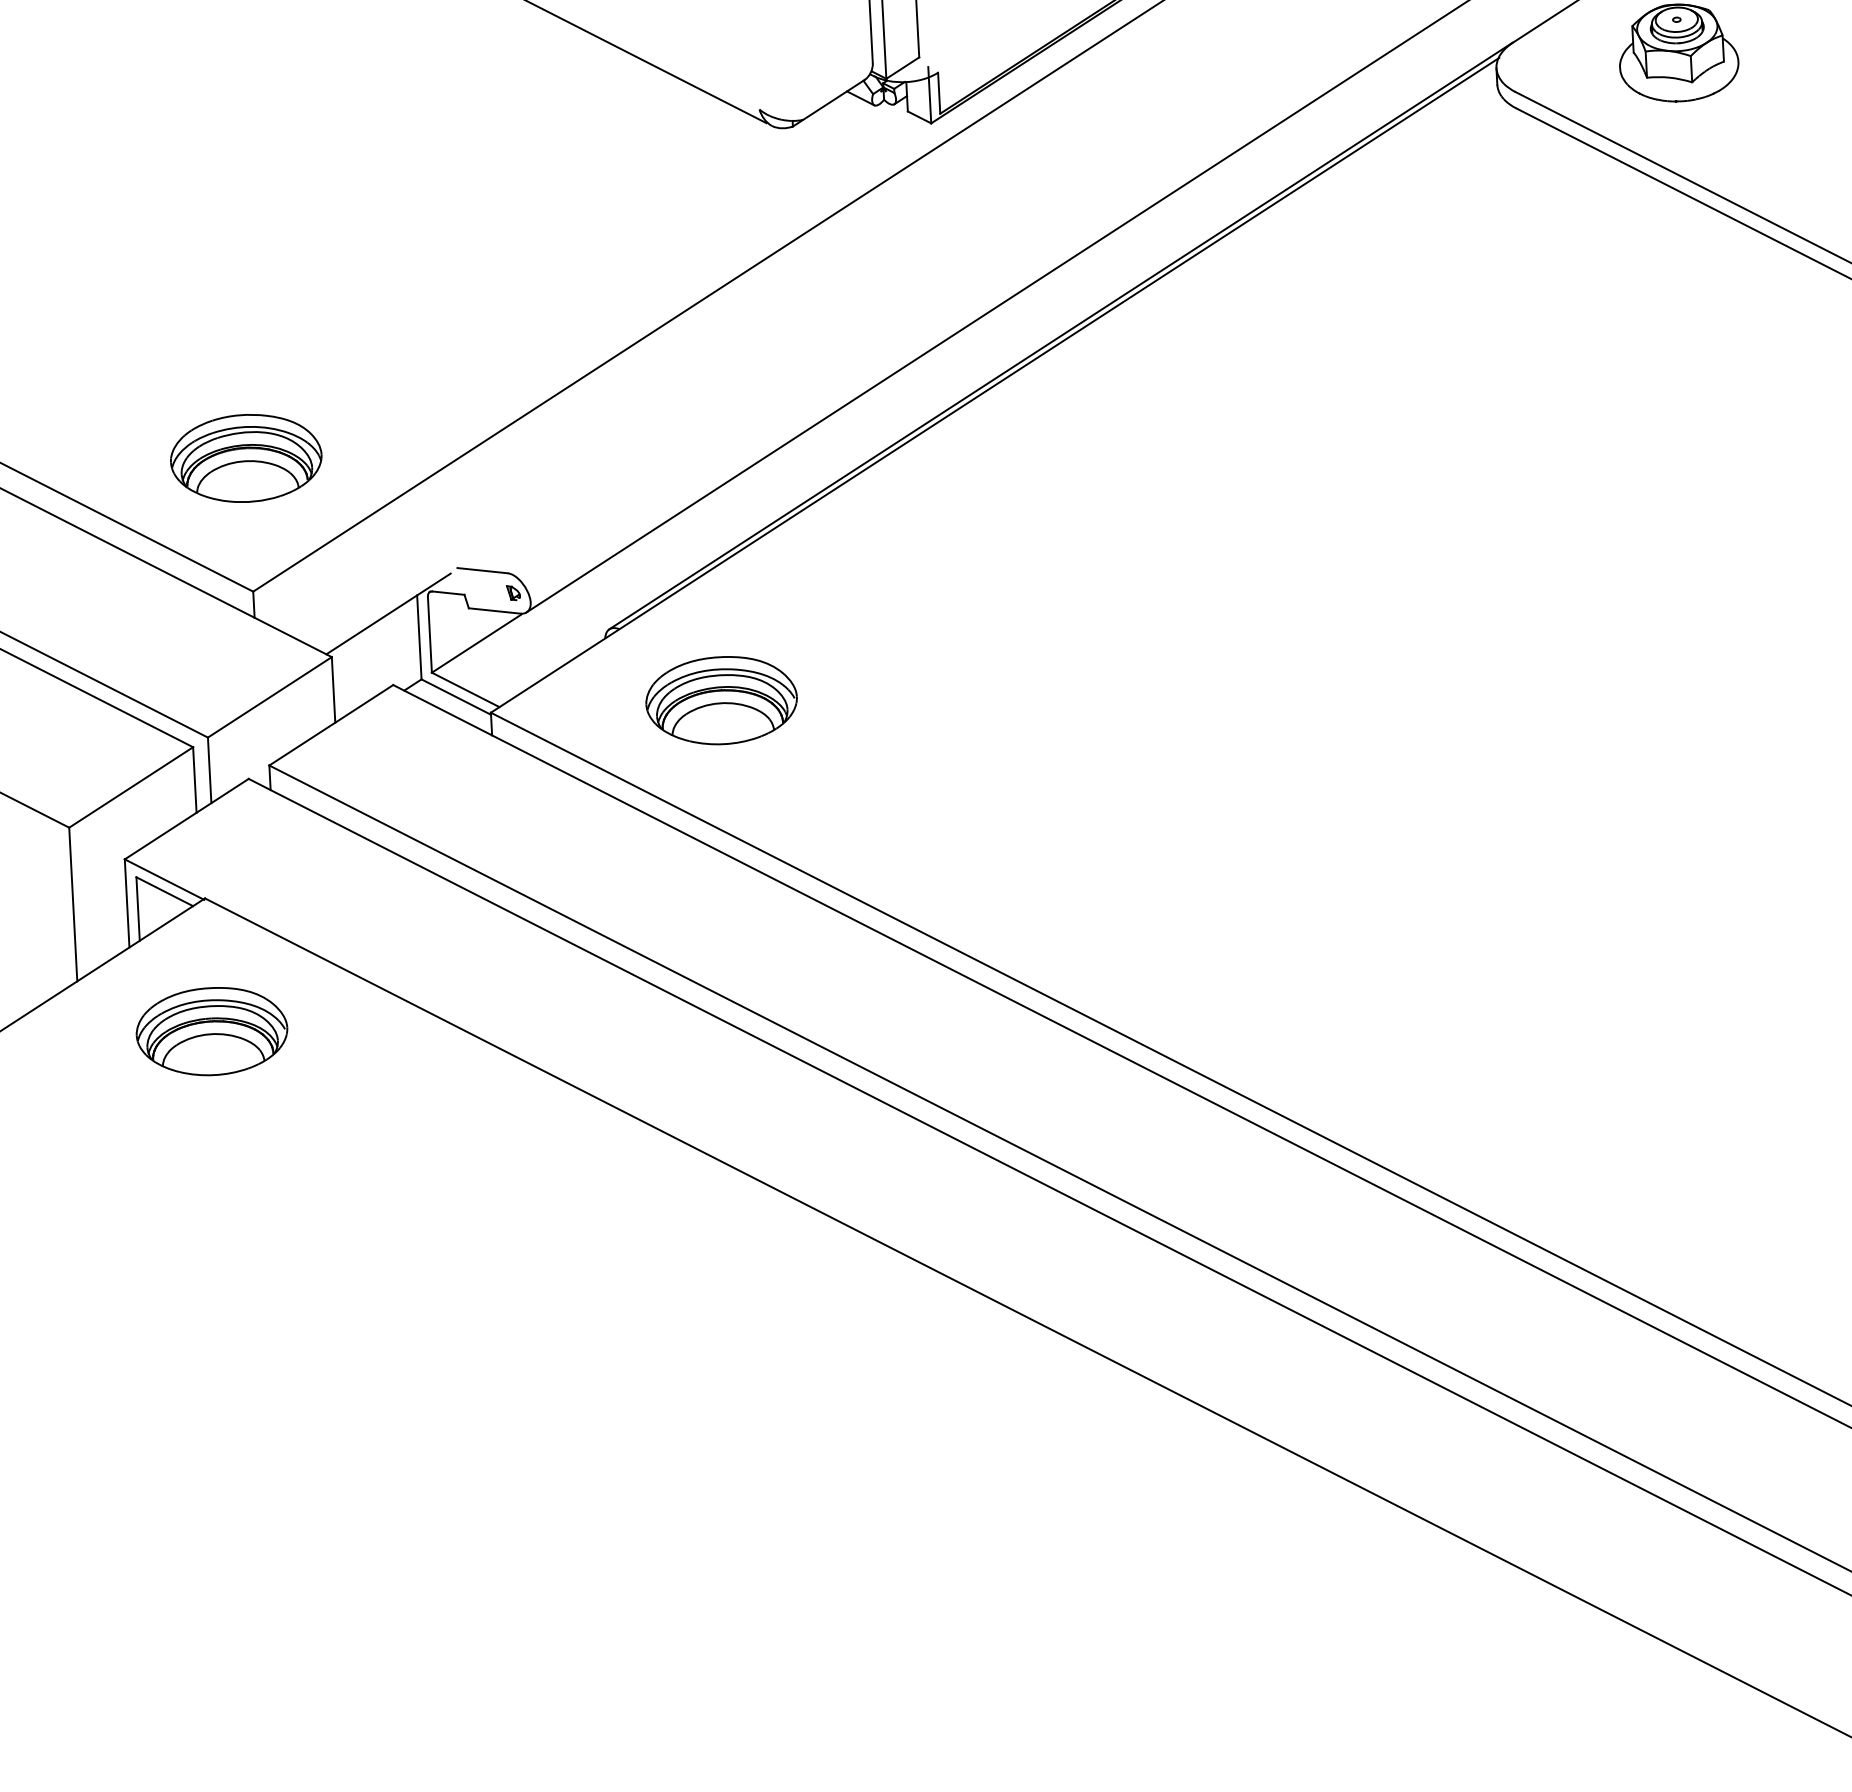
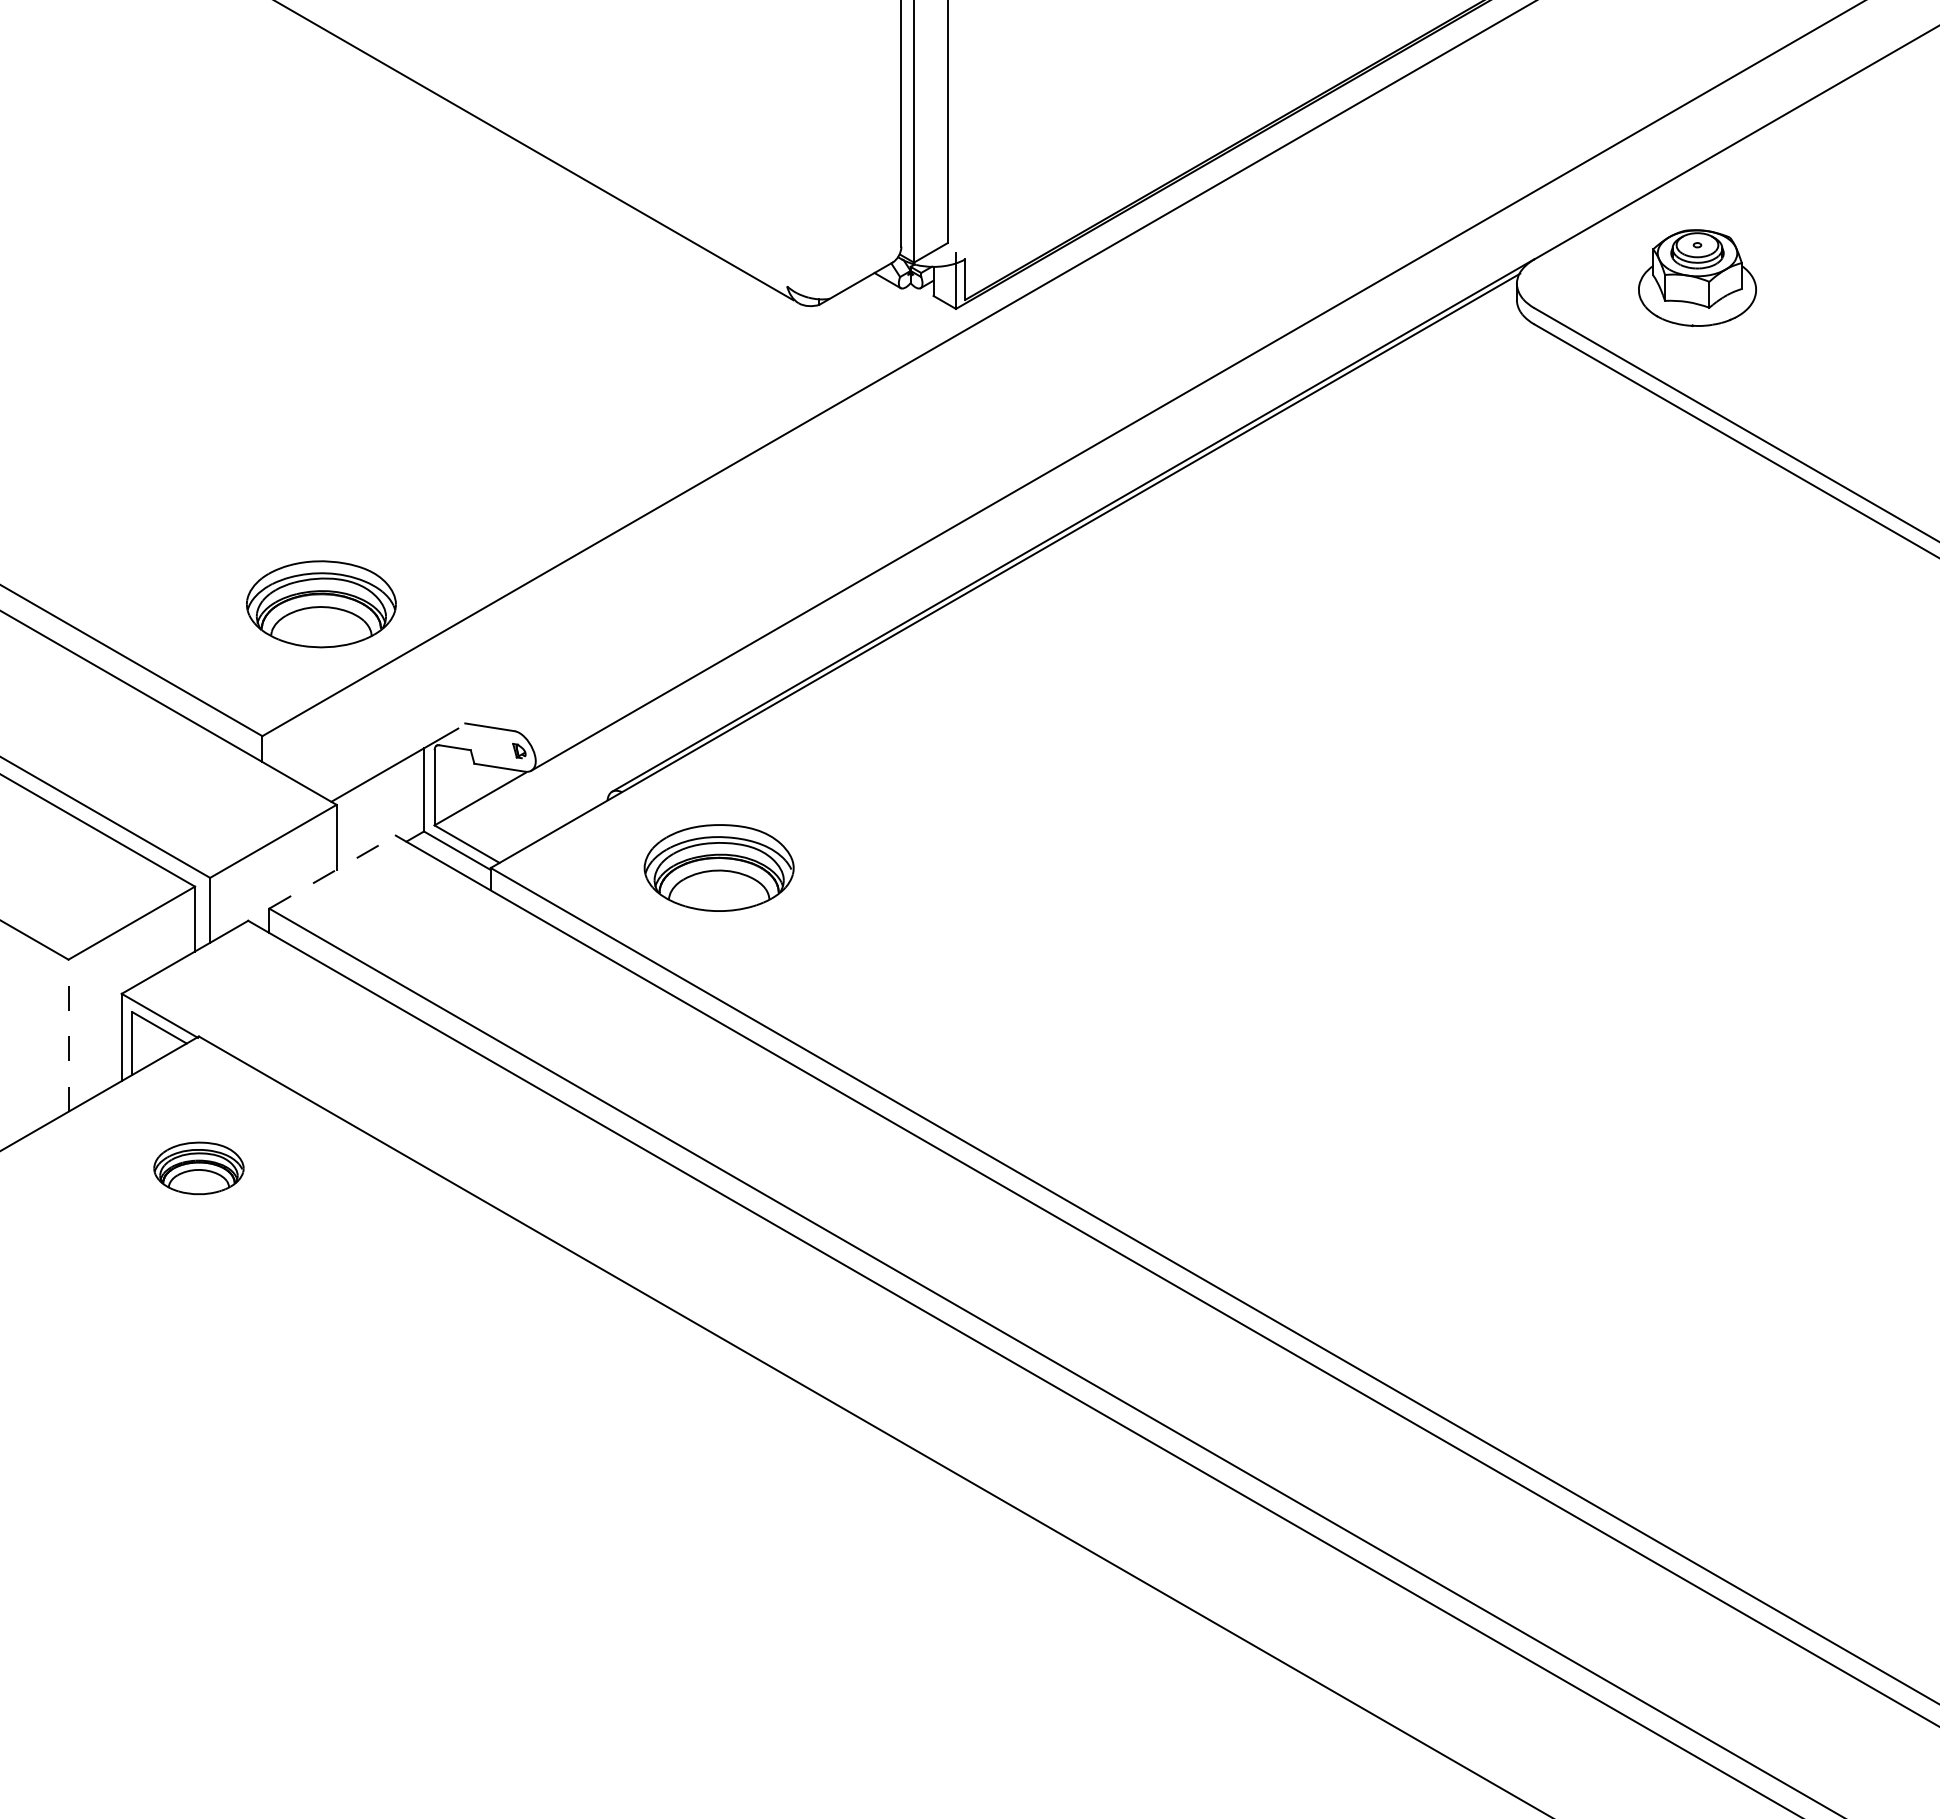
part: (246, 458) -> (321, 604), moved
line: (332, 724) -> (333, 871), solid -> dashed
line: (73, 904) -> (68, 1035), solid -> dashed
part: (211, 1031) -> (198, 1168), size x0.6

